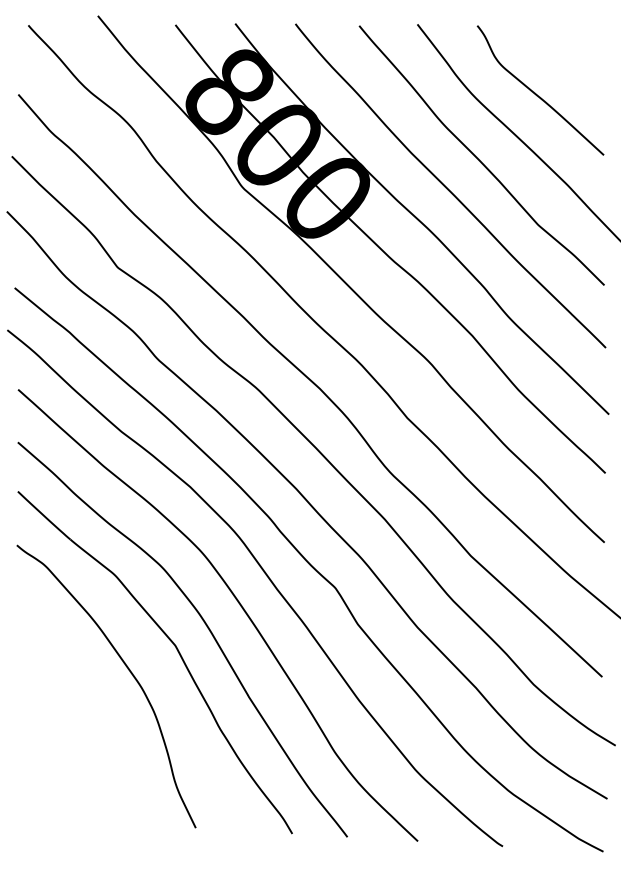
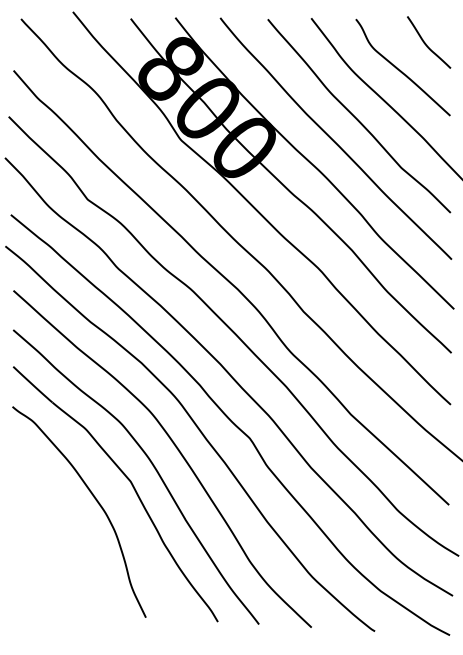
curve: (571, 58) -> (426, 43), added

